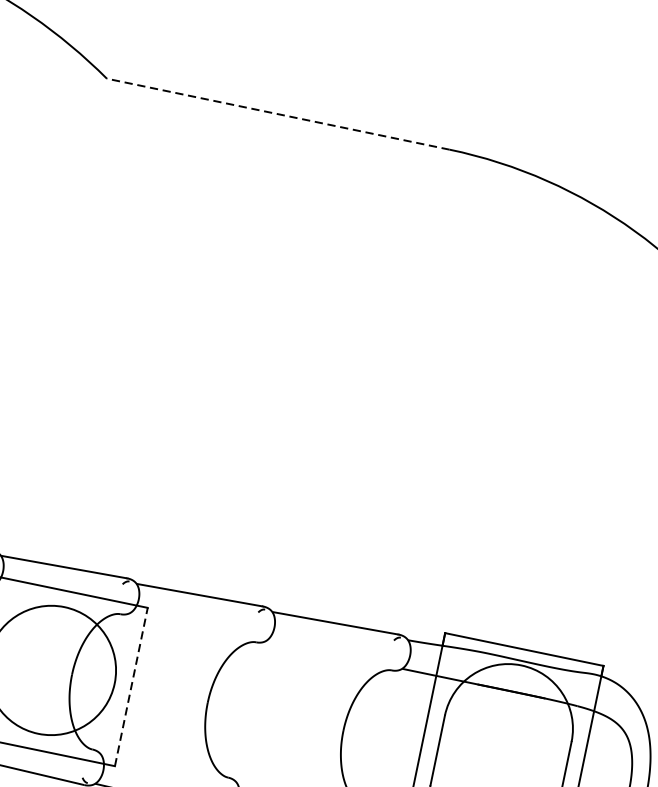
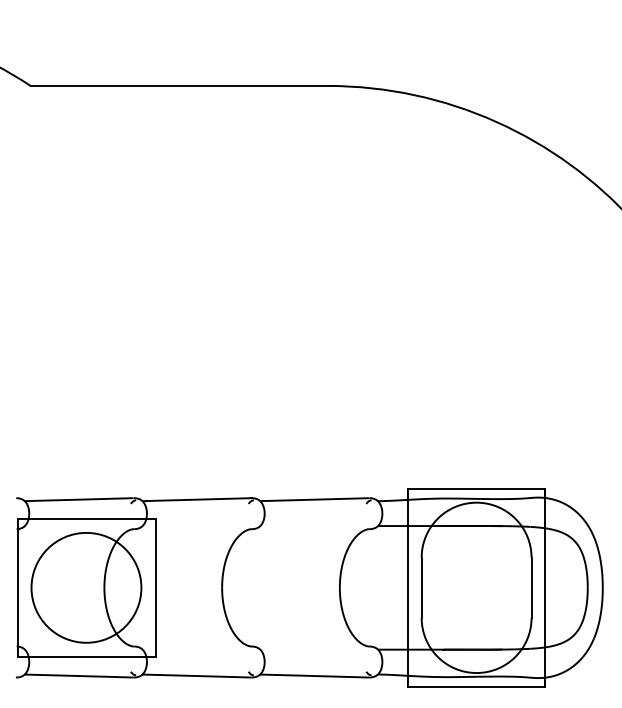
line: (278, 113) -> (179, 85), dashed -> solid
line: (131, 686) -> (155, 587), dashed -> solid

